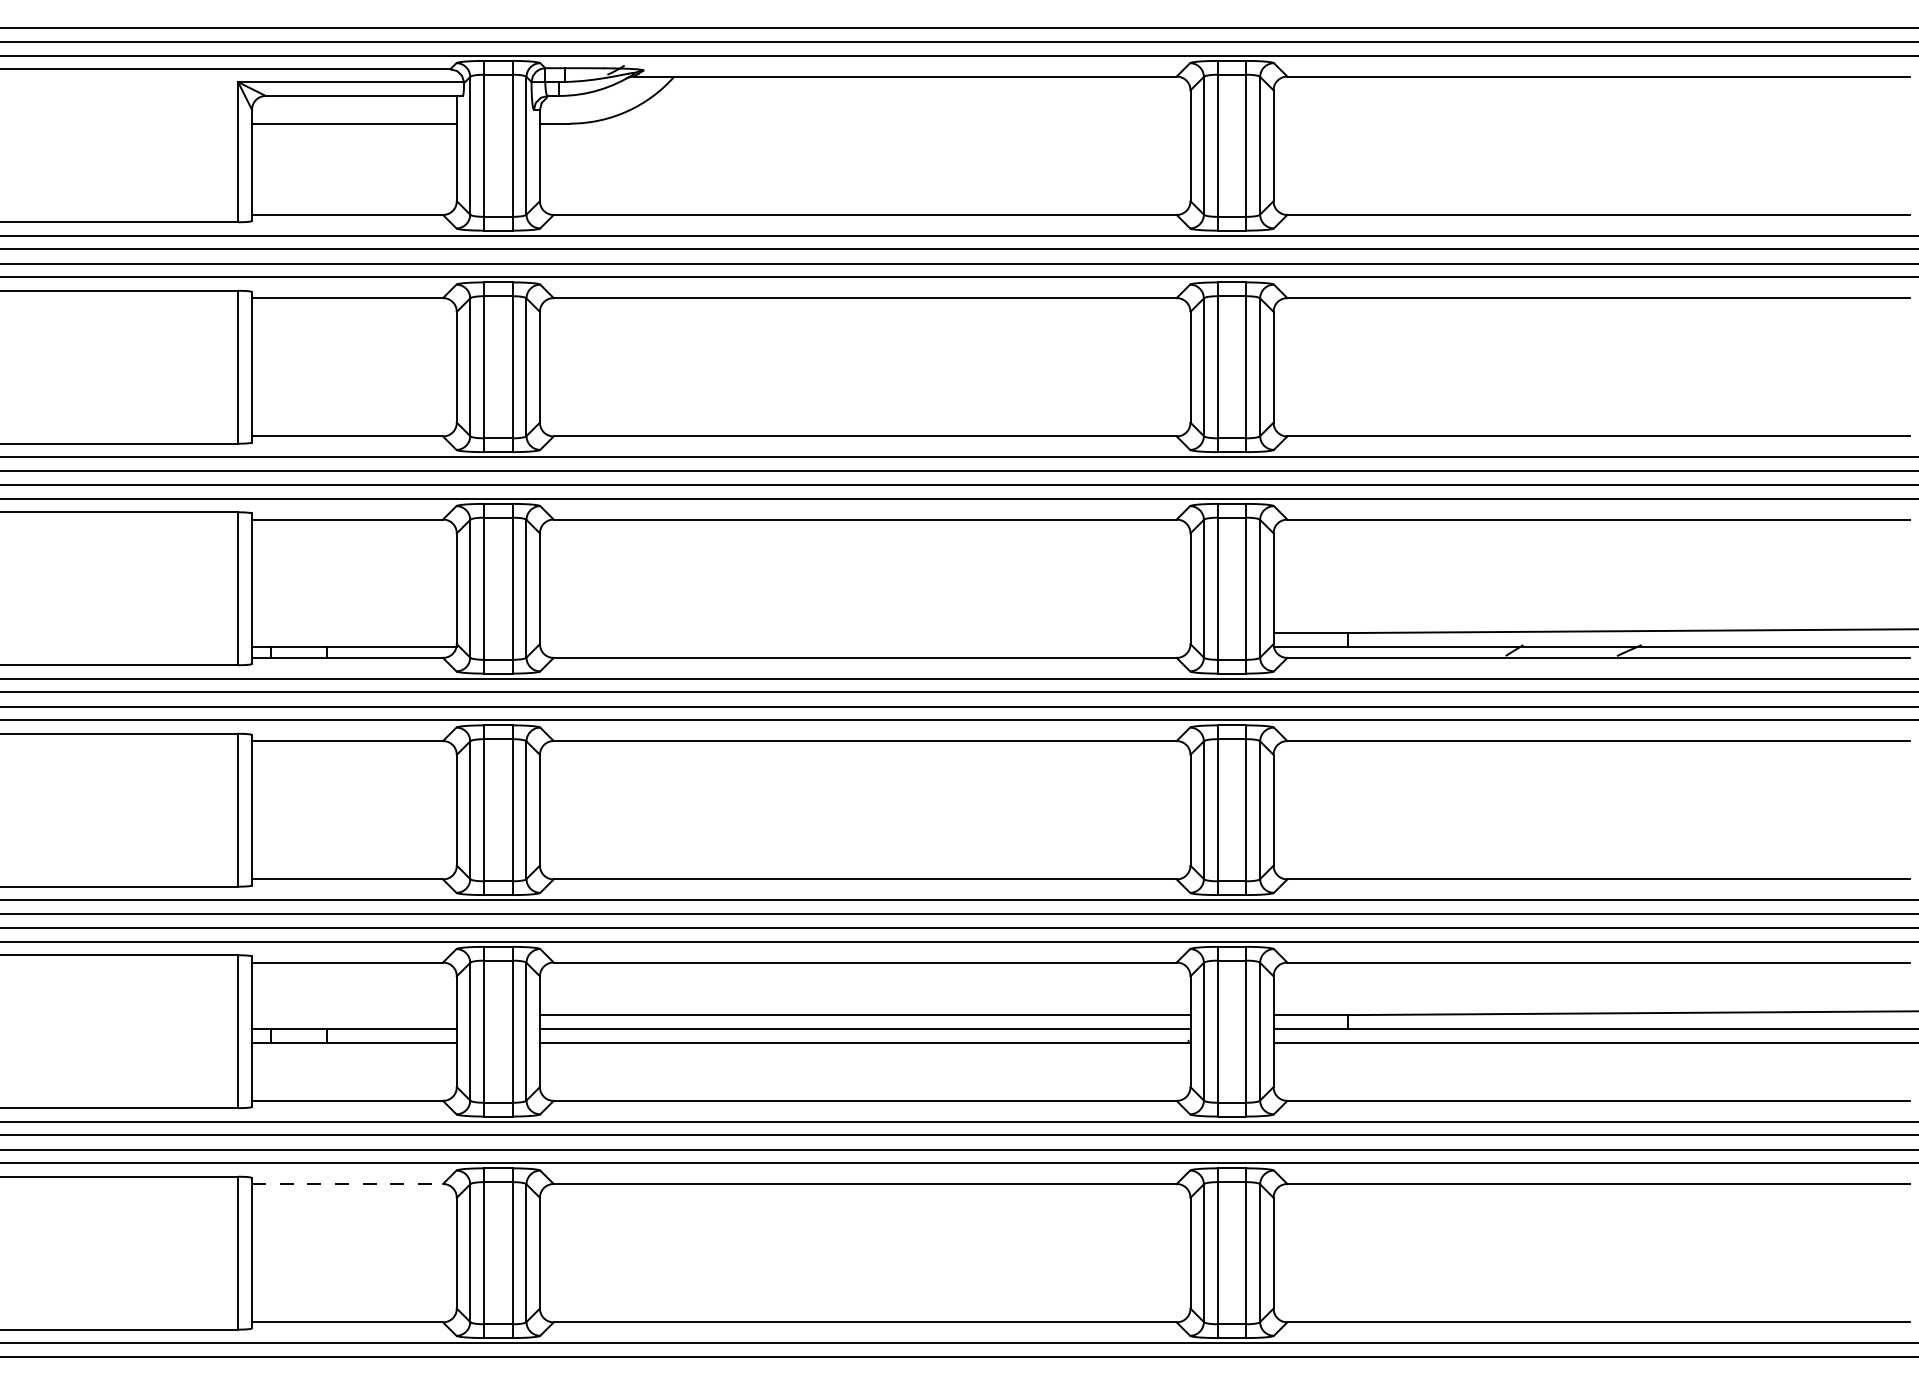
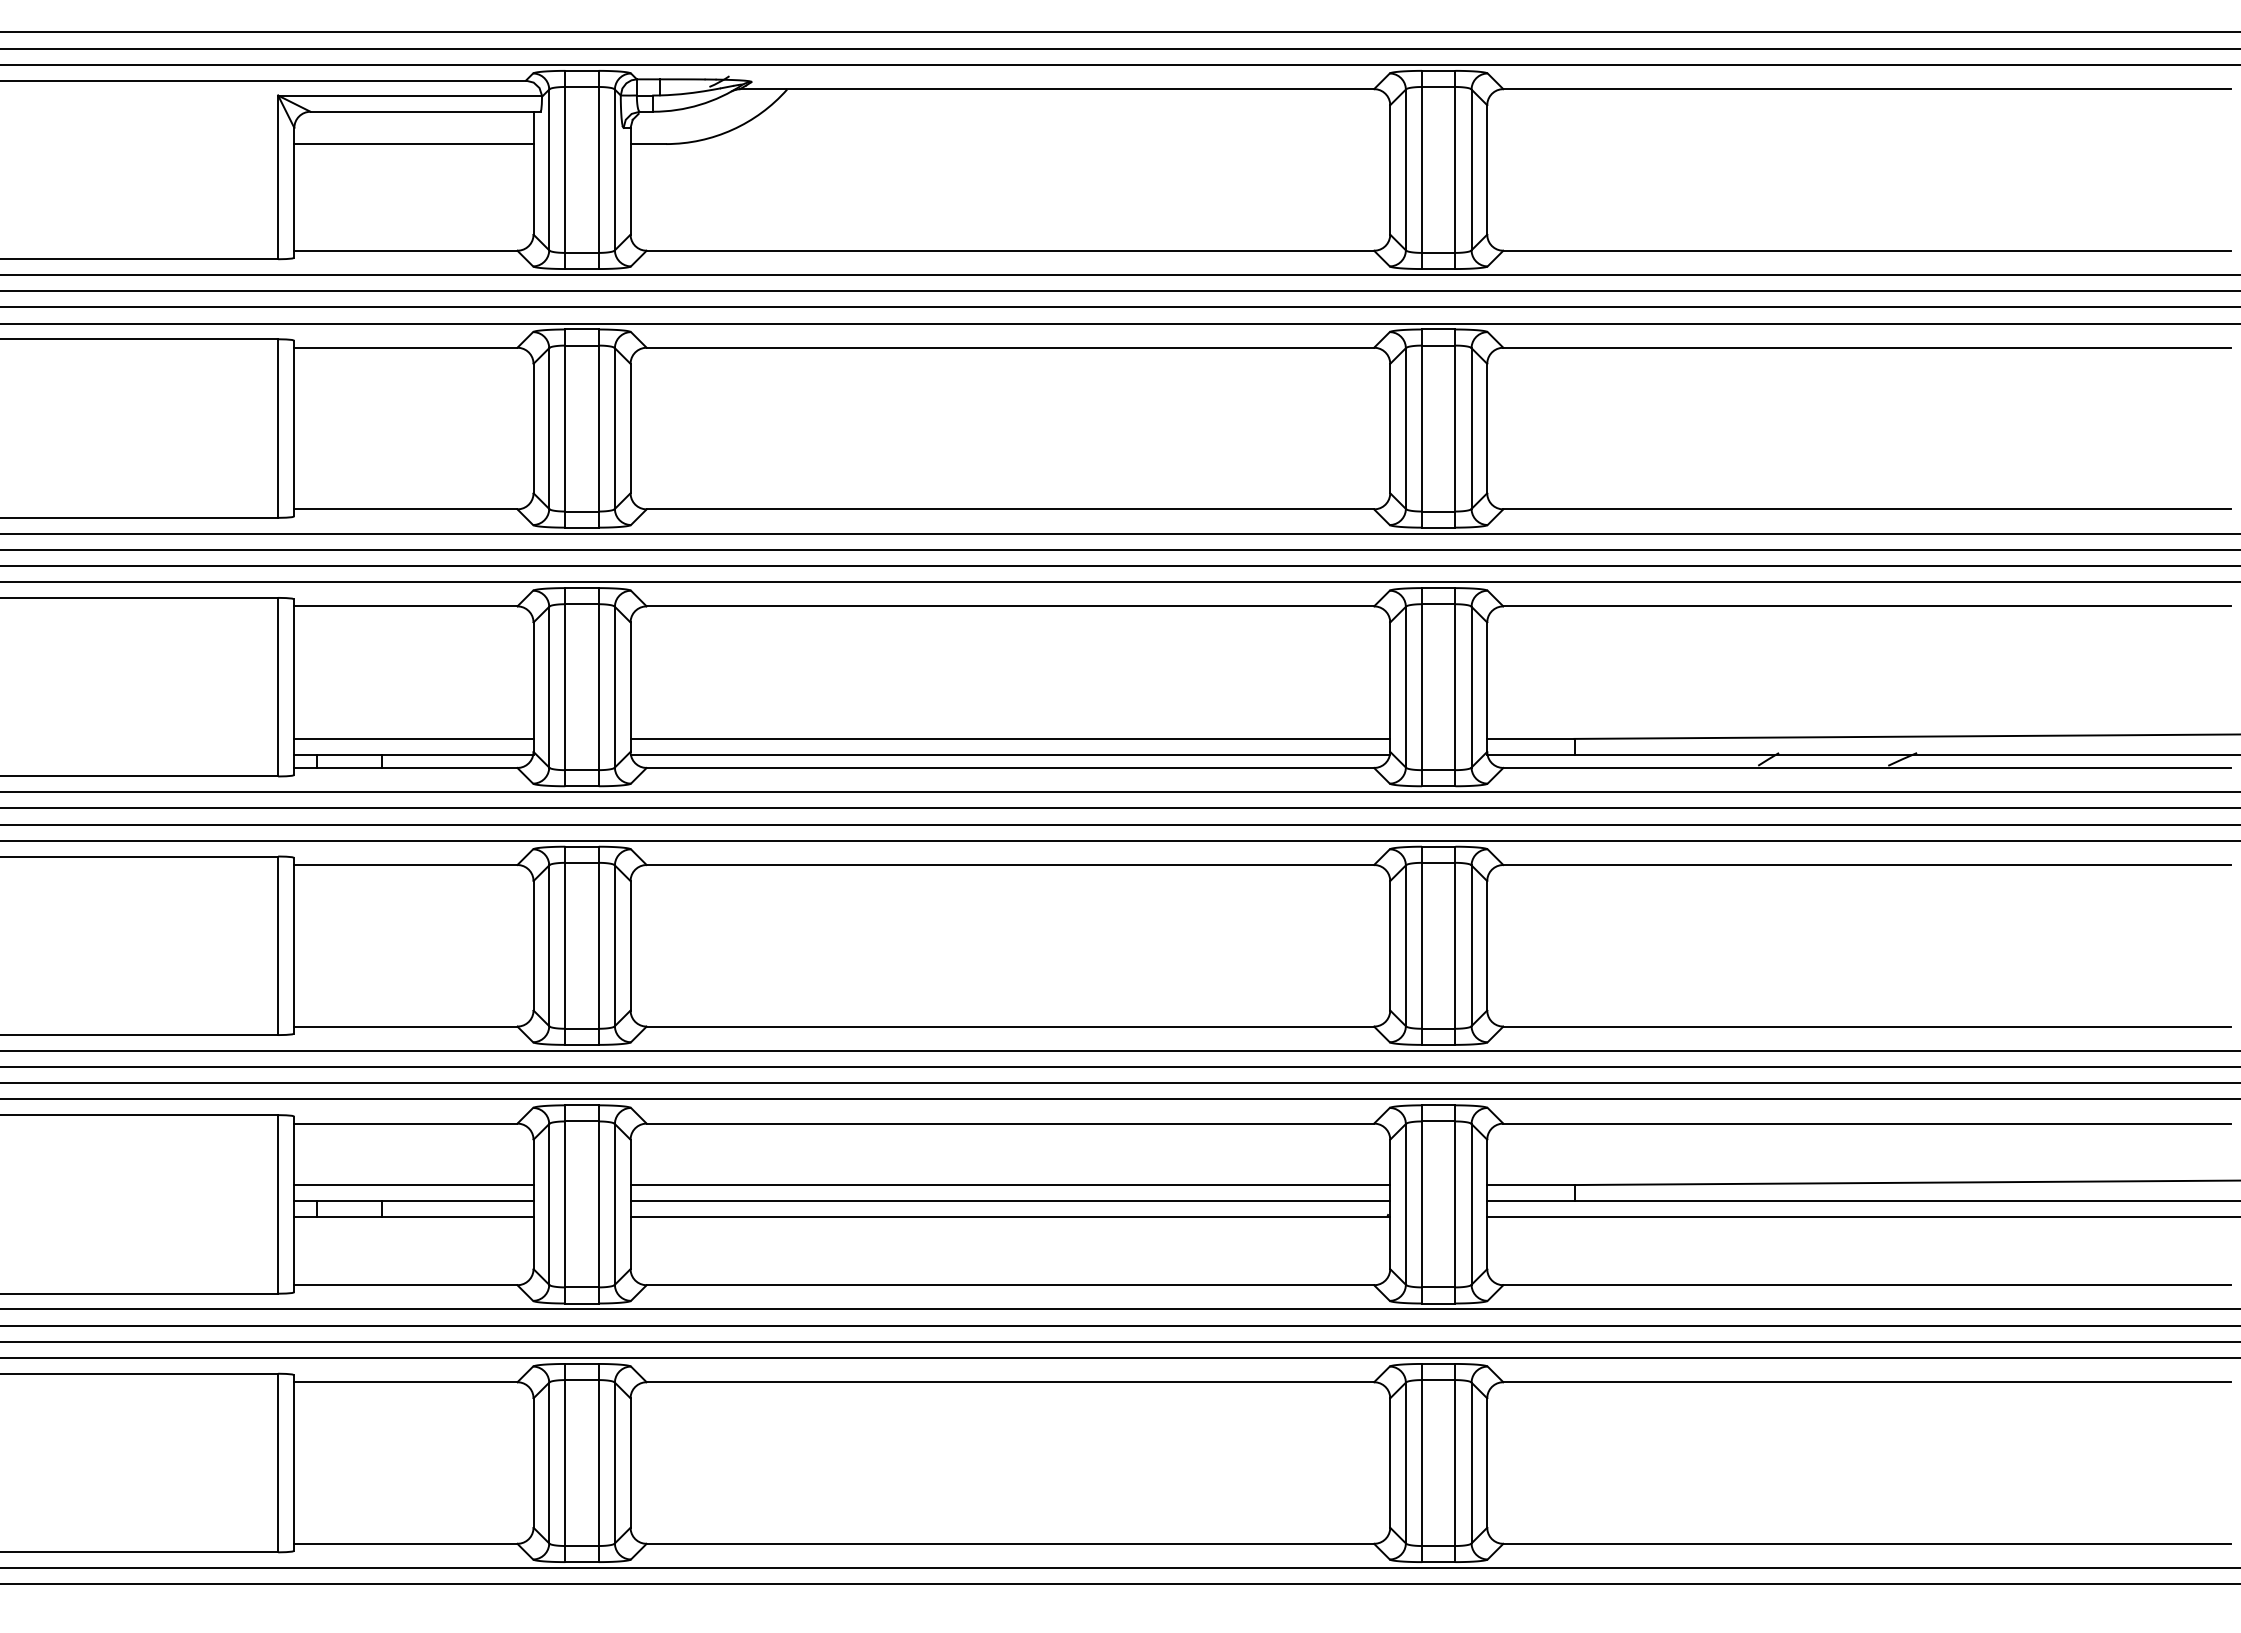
line: (354, 632) -> (413, 738), added
line: (865, 632) -> (1010, 738), added
line: (865, 647) -> (1010, 755), added
line: (354, 1015) -> (413, 1185), added
line: (347, 1184) -> (405, 1382), dashed -> solid

